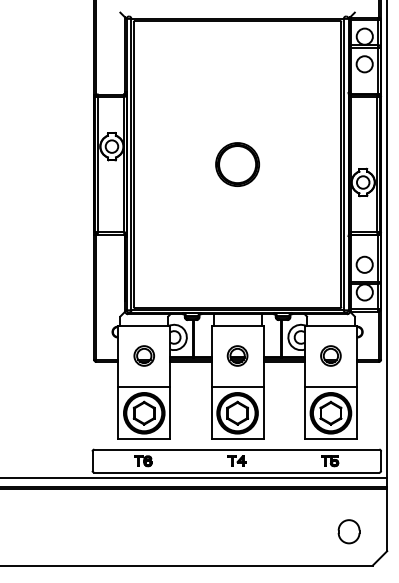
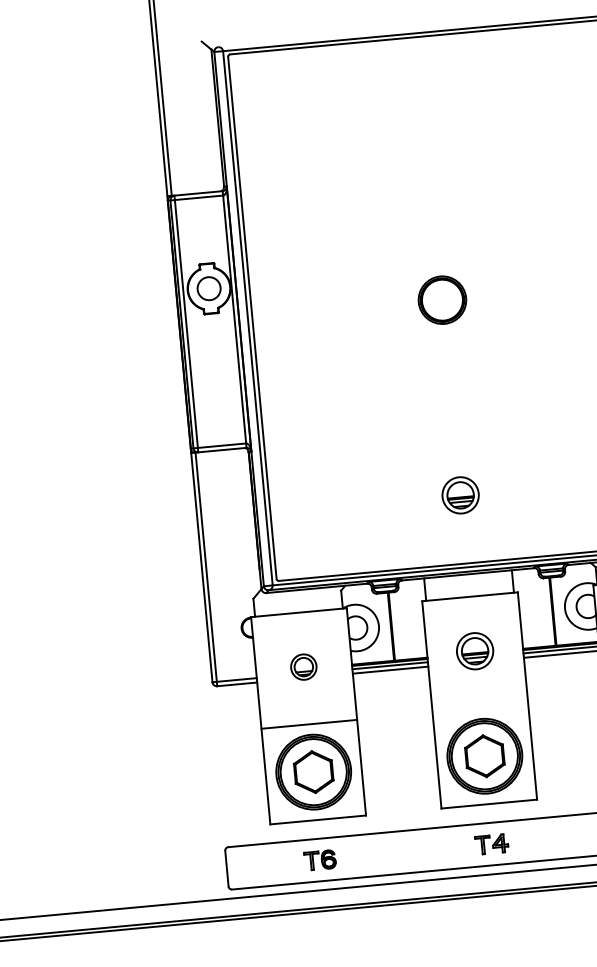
part: (237, 164) -> (442, 300), size x0.6
part: (237, 270) -> (460, 494), added
part: (143, 355) -> (302, 666), size x0.7
line: (237, 387) -> (480, 709), removed

